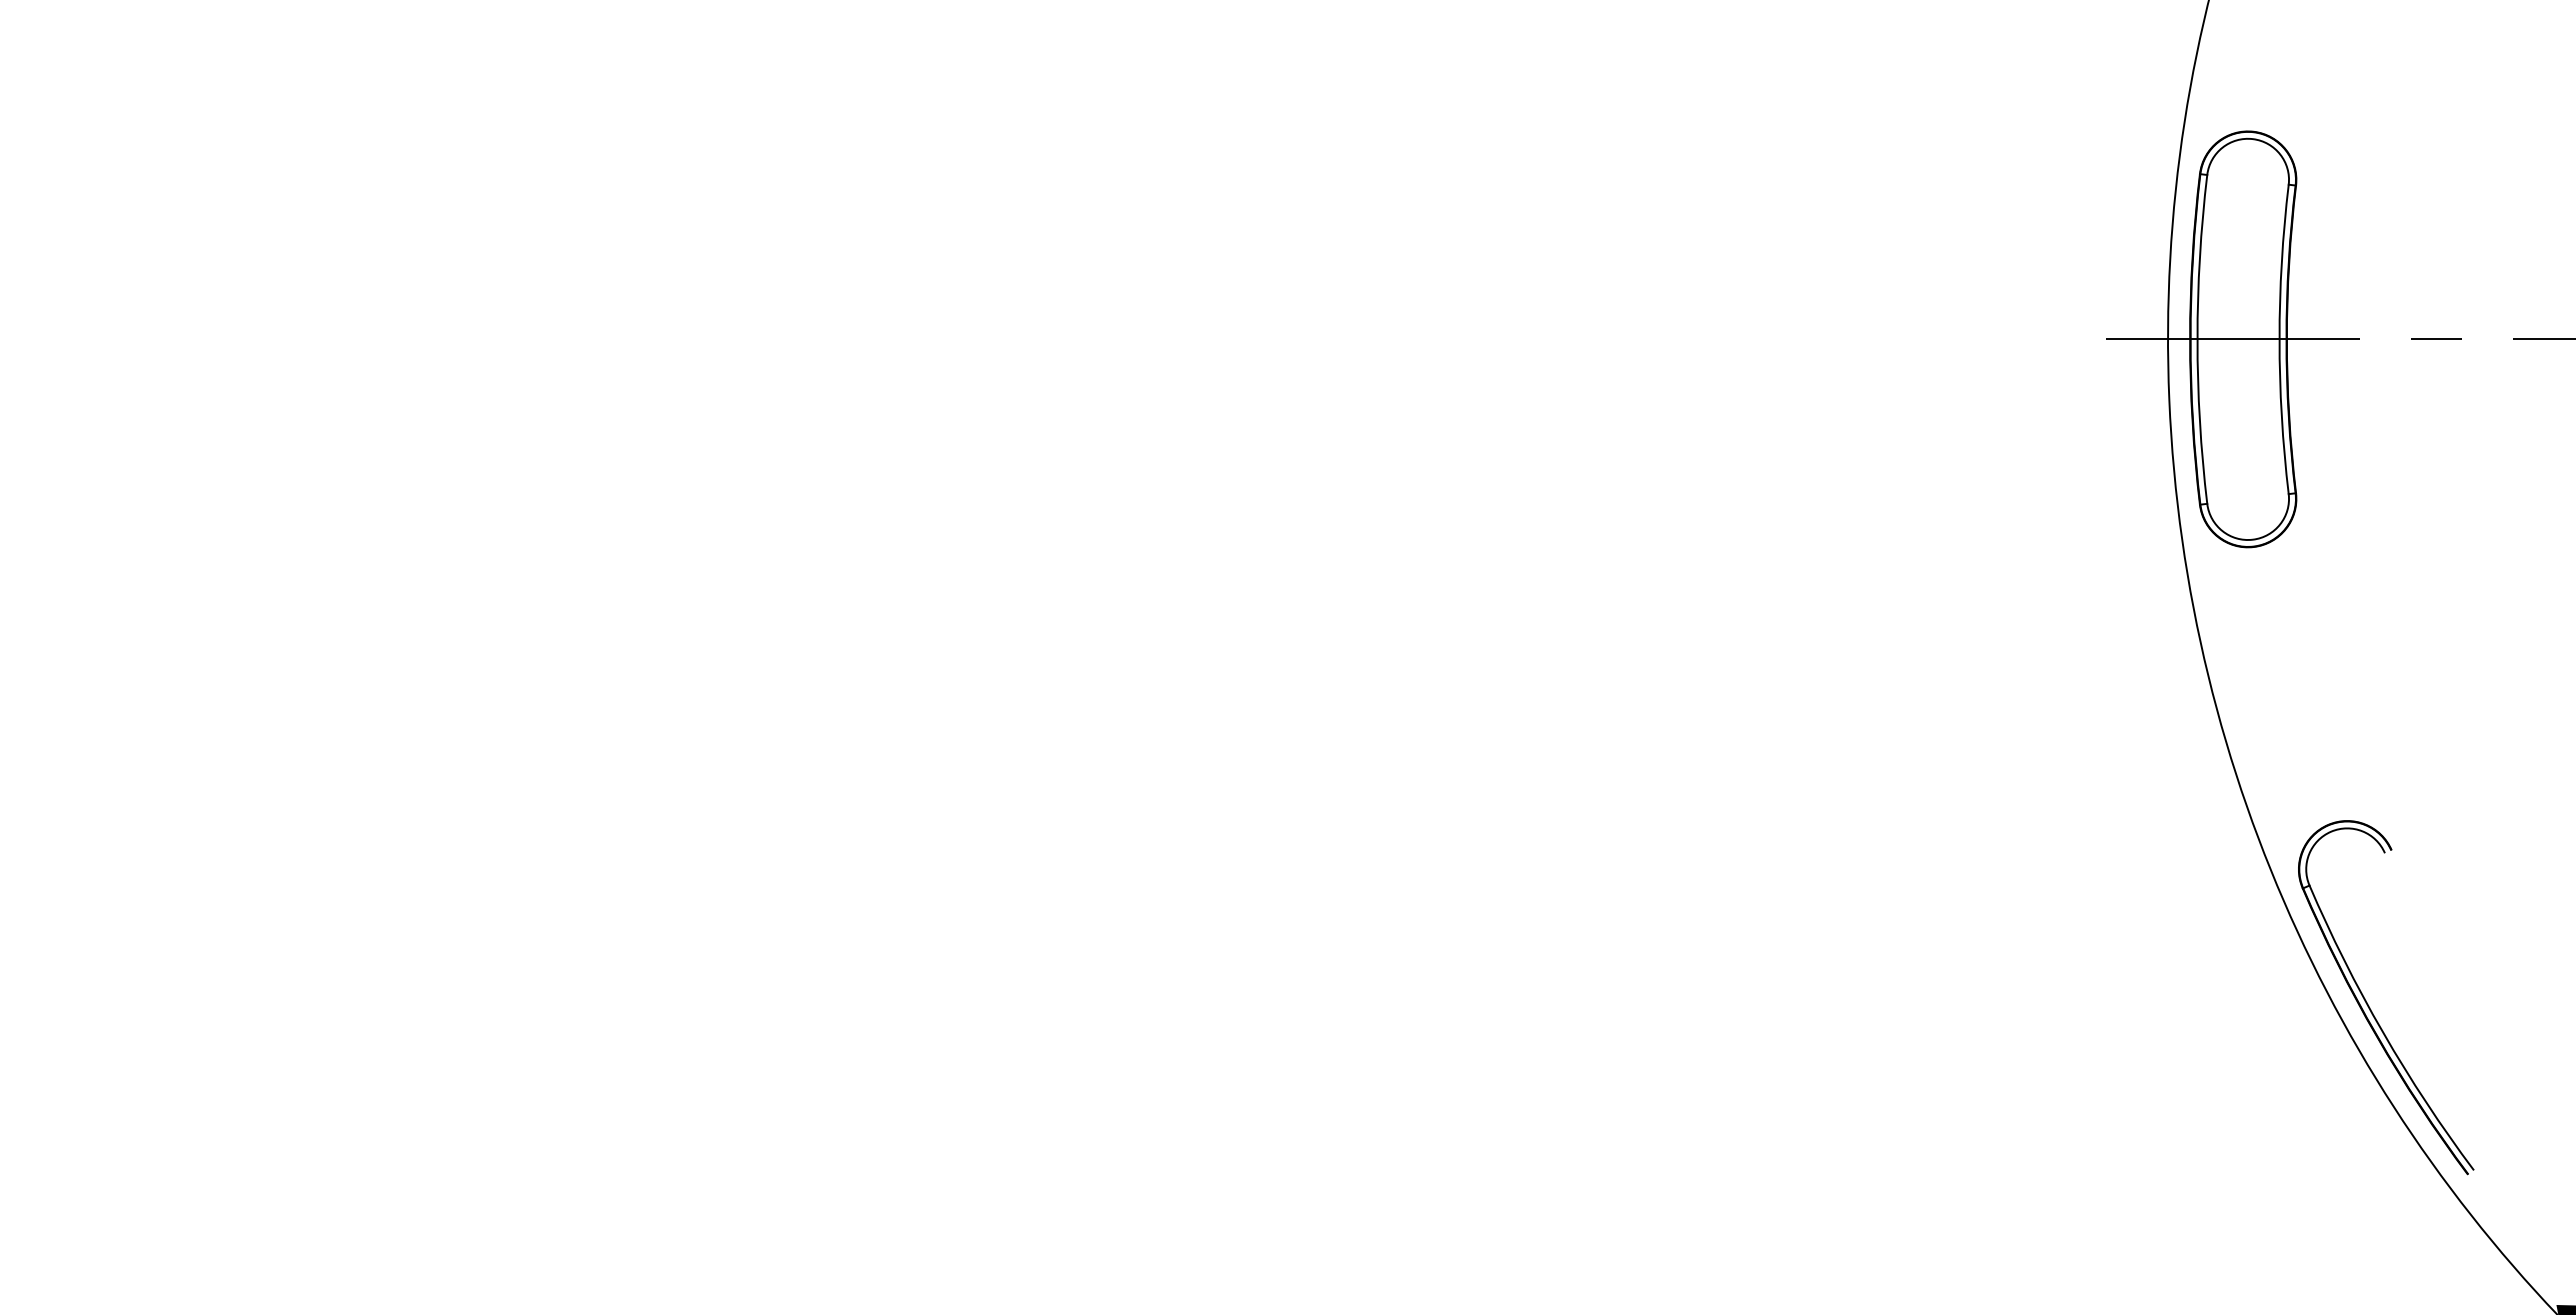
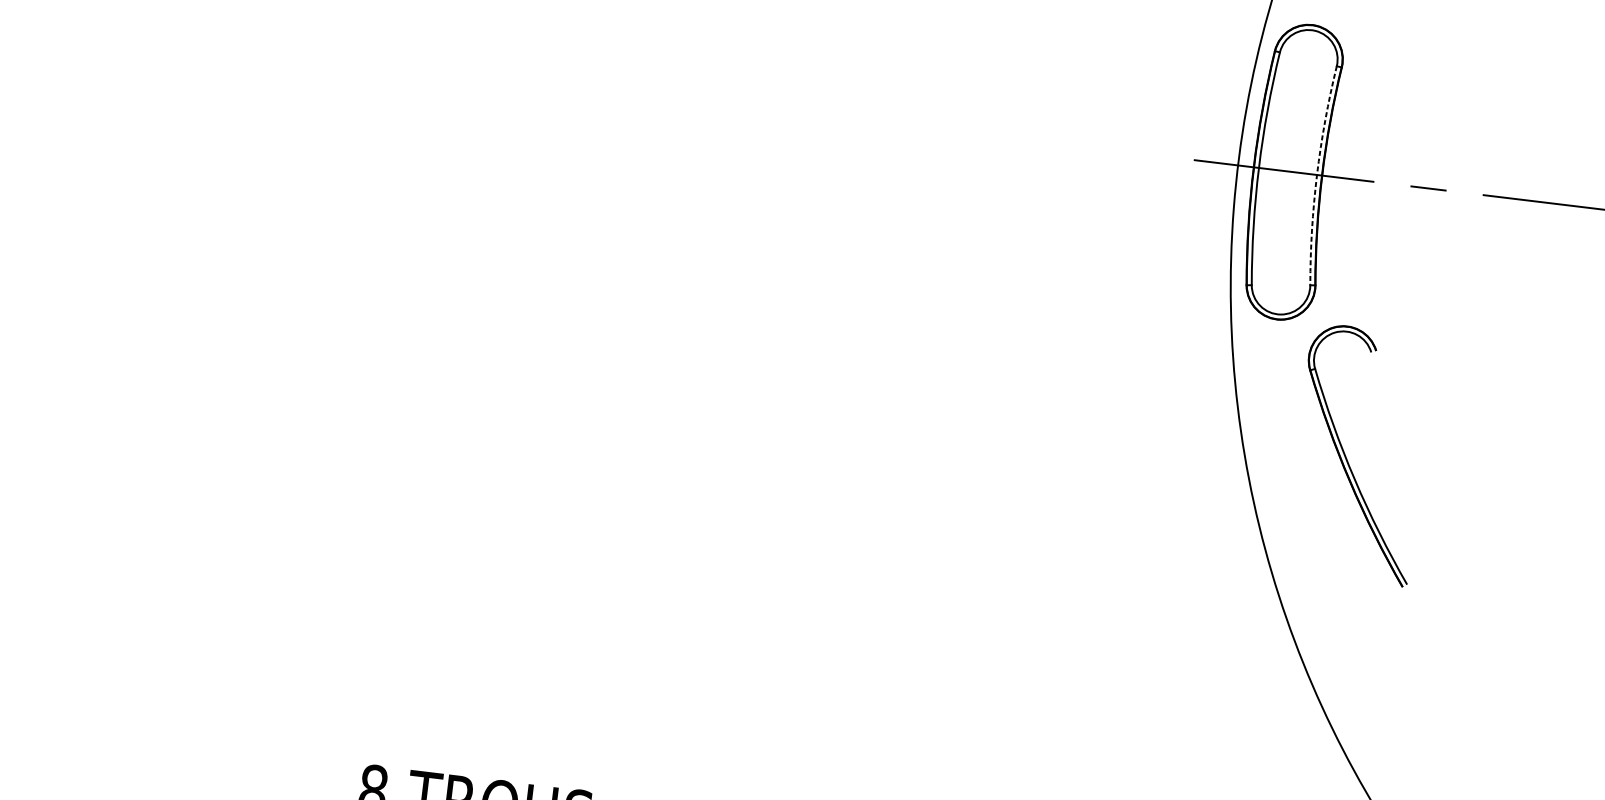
arc: (2279, 339) -> (1317, 175), solid -> dashed
part: (2370, 1007) -> (1347, 460), moved

